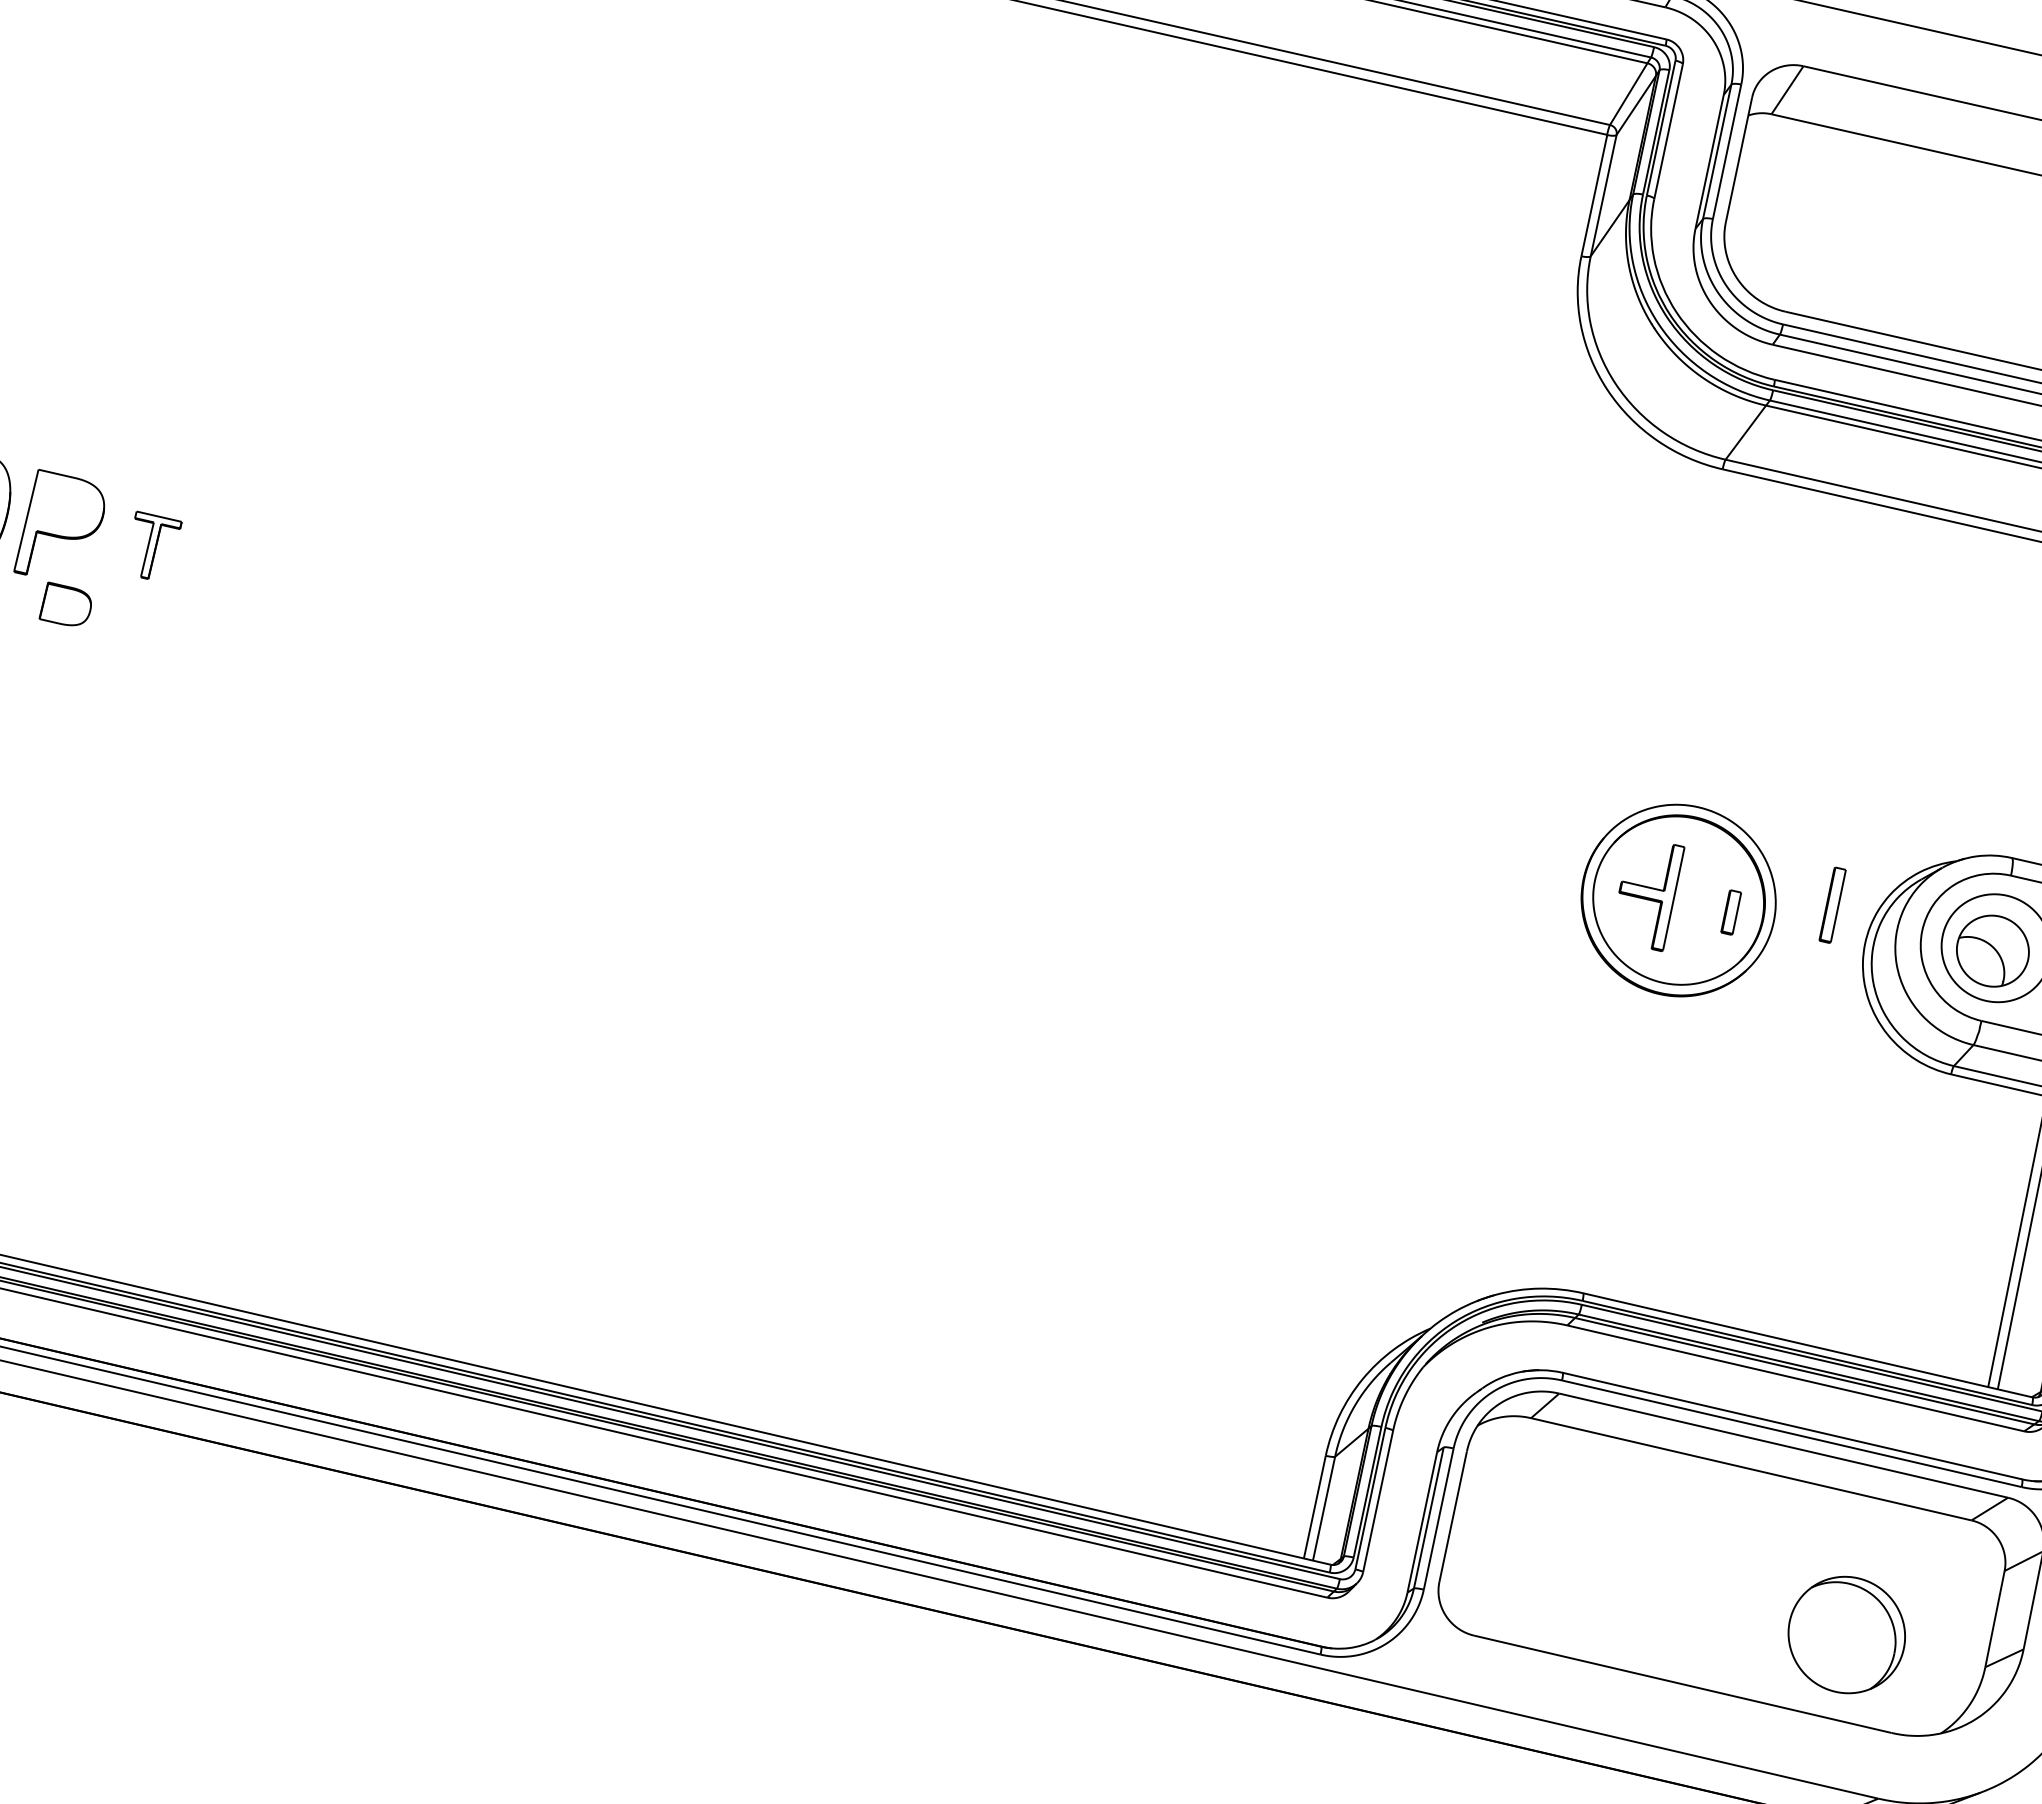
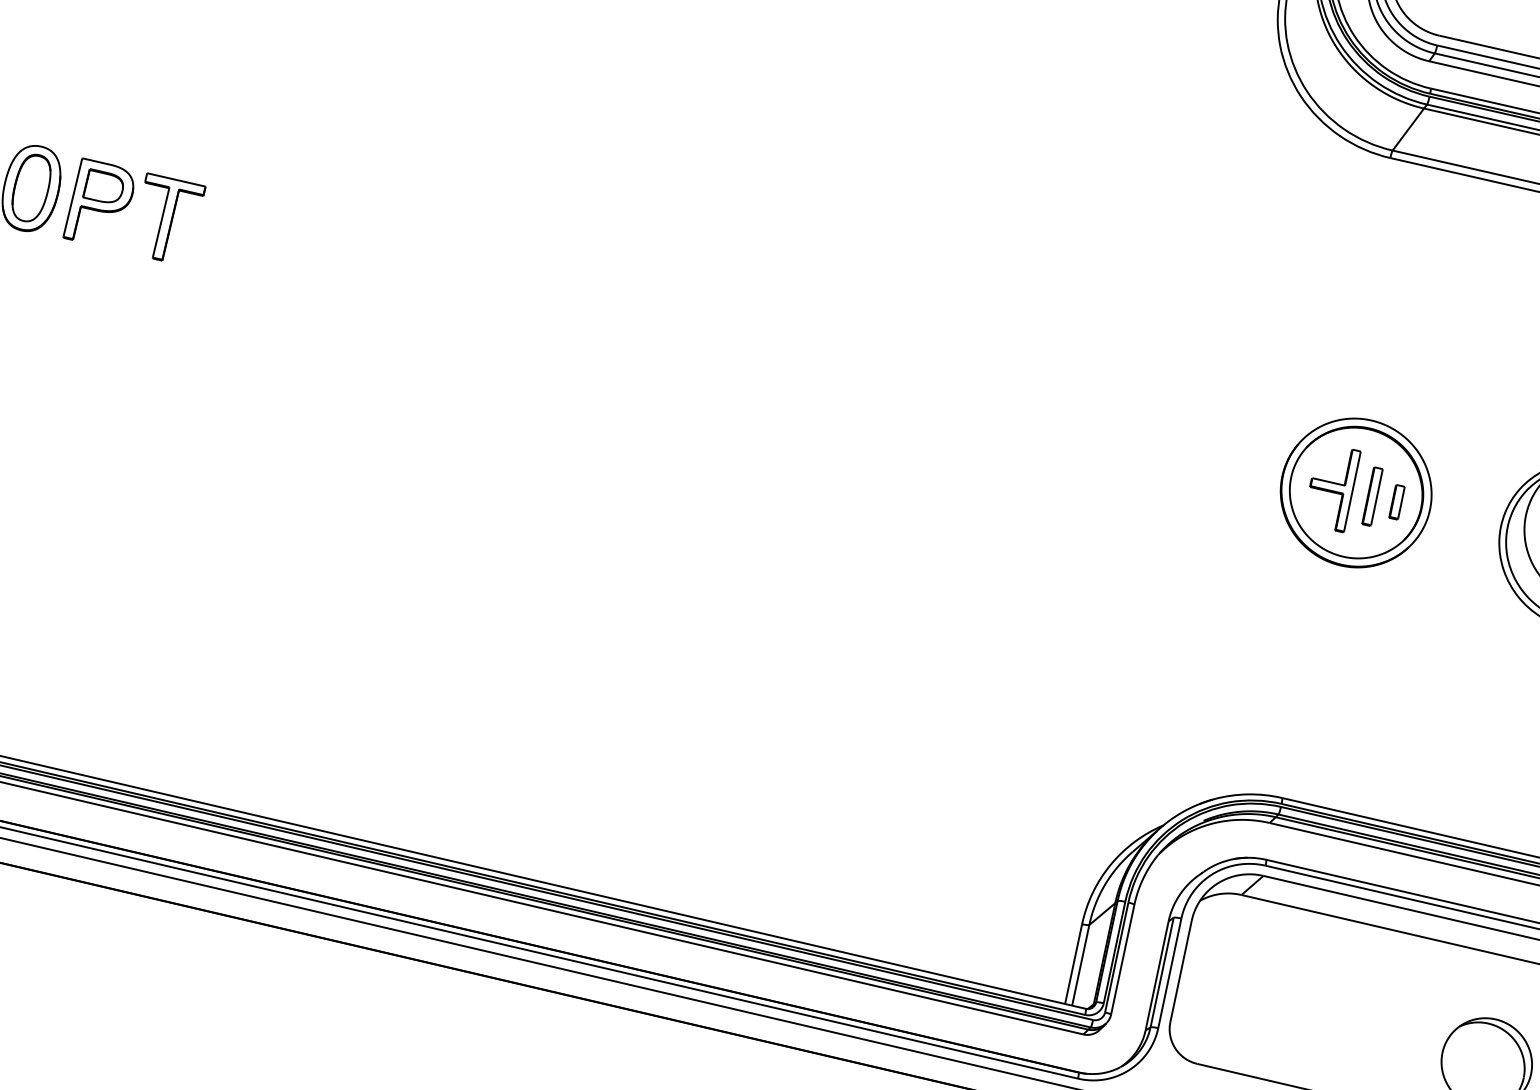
part: (158, 545) -> (175, 217), size x1.67
part: (64, 603) -> (102, 185), moved
part: (1832, 904) -> (1372, 496), moved

